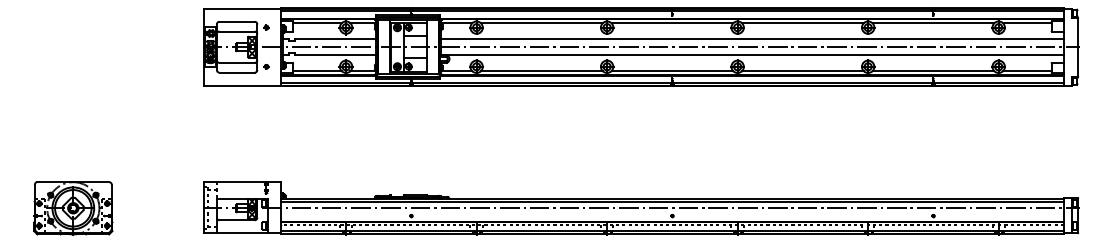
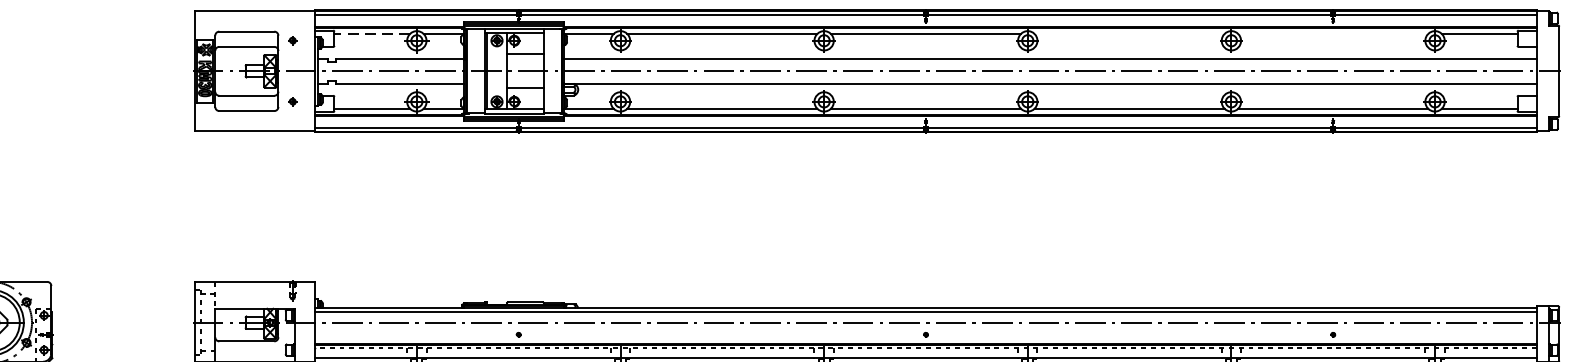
line: (316, 23) -> (370, 34), solid -> dashed
line: (802, 23) -> (1128, 34), removed
line: (933, 23) -> (1333, 34), removed

